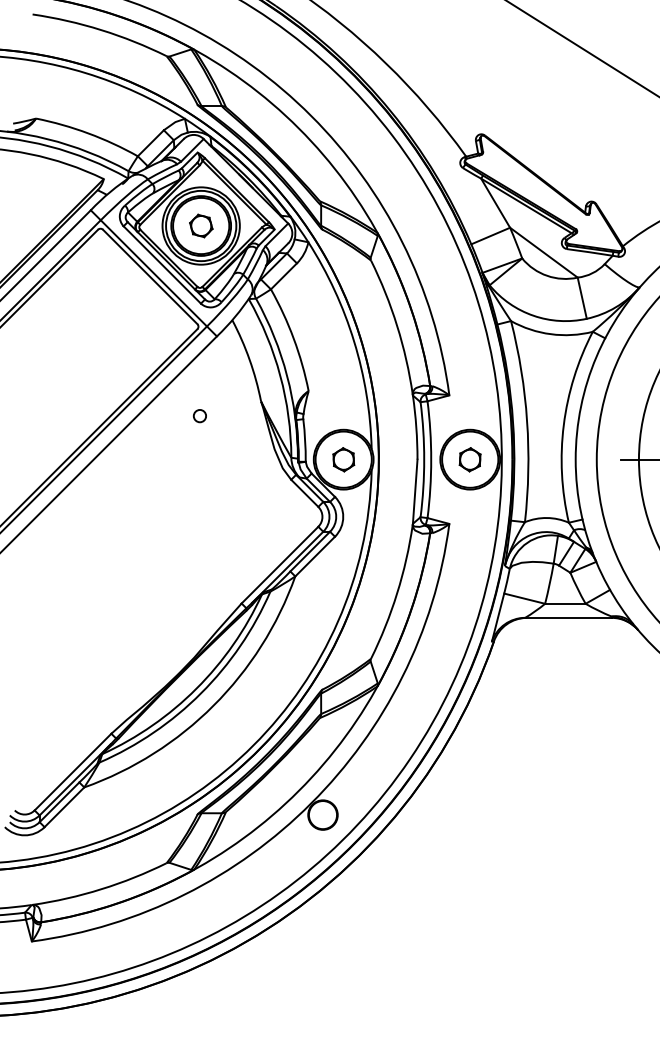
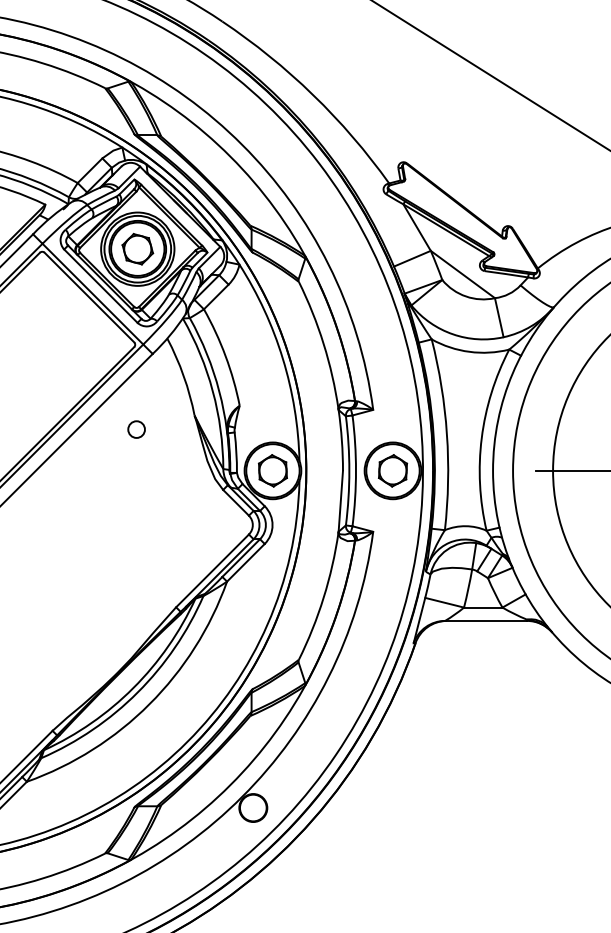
part: (201, 225) -> (138, 248), size x1.43
circle: (199, 415) -> (136, 428), size x1.43
part: (343, 459) -> (272, 470), size x1.43
part: (469, 459) -> (392, 470), size x1.43

